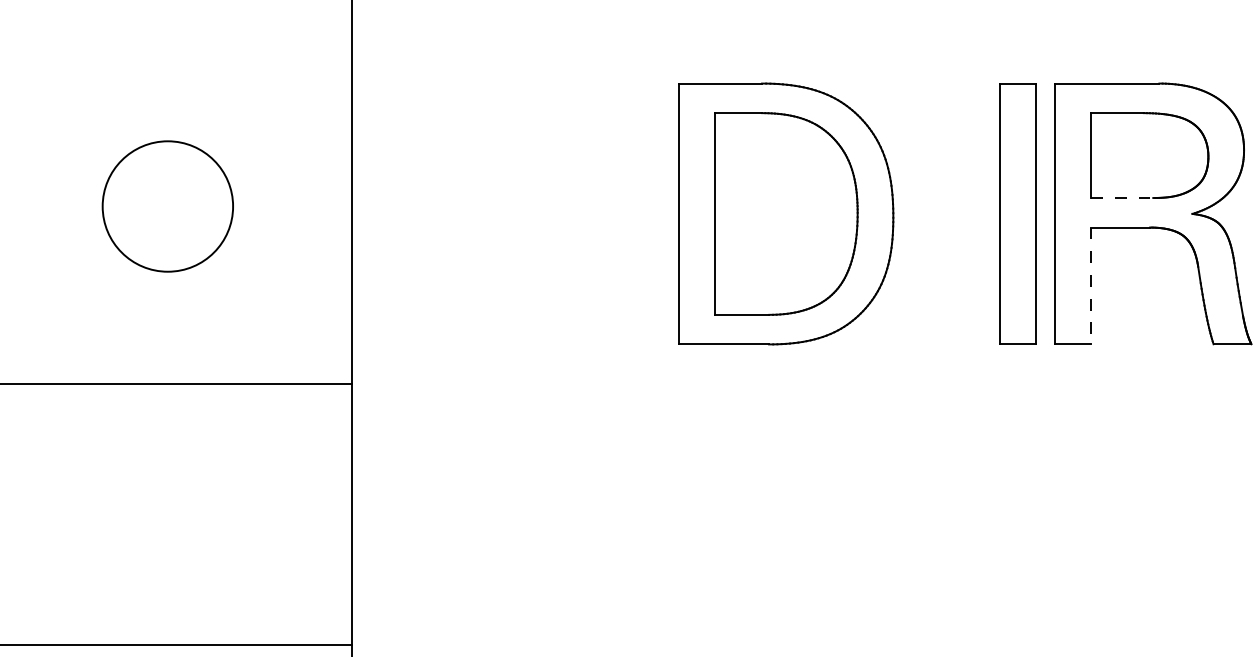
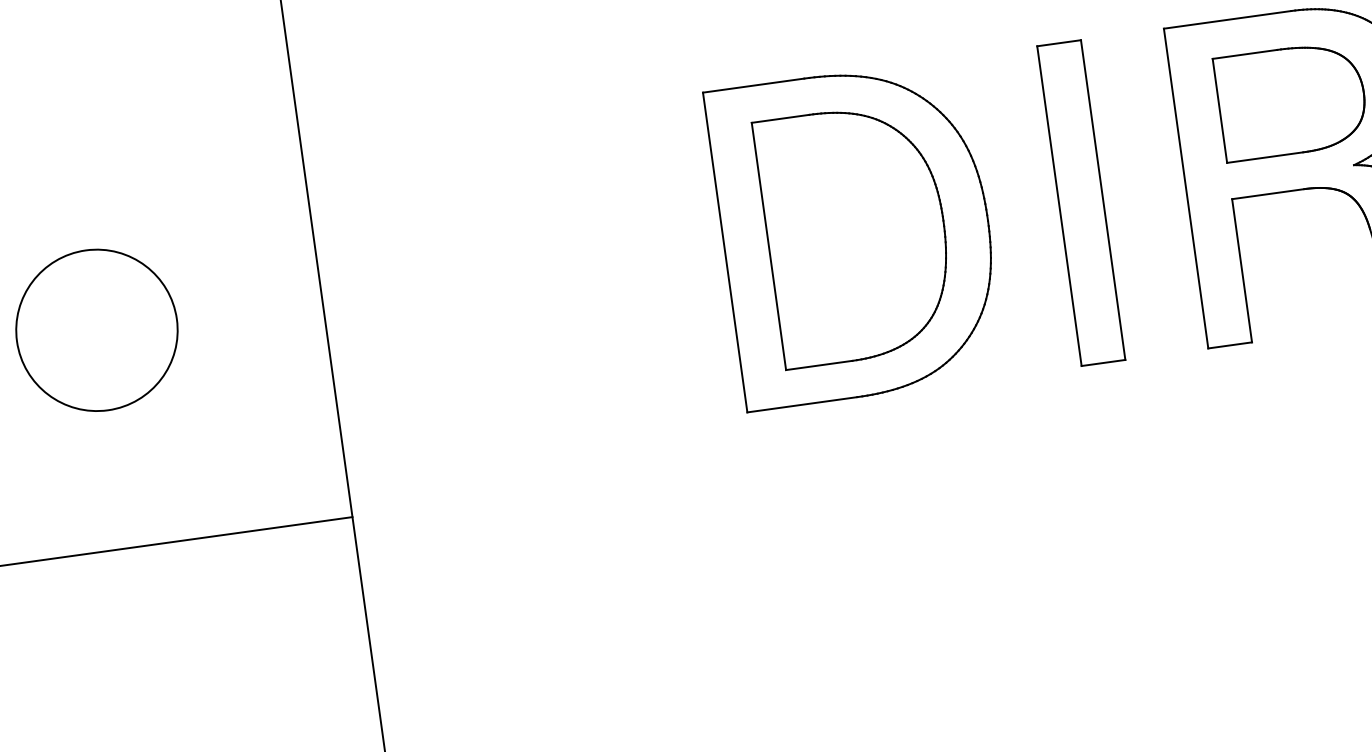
line: (1122, 198) -> (1265, 158), dashed -> solid
part: (1017, 213) -> (1080, 202), moved
line: (1091, 286) -> (1242, 271), dashed -> solid

